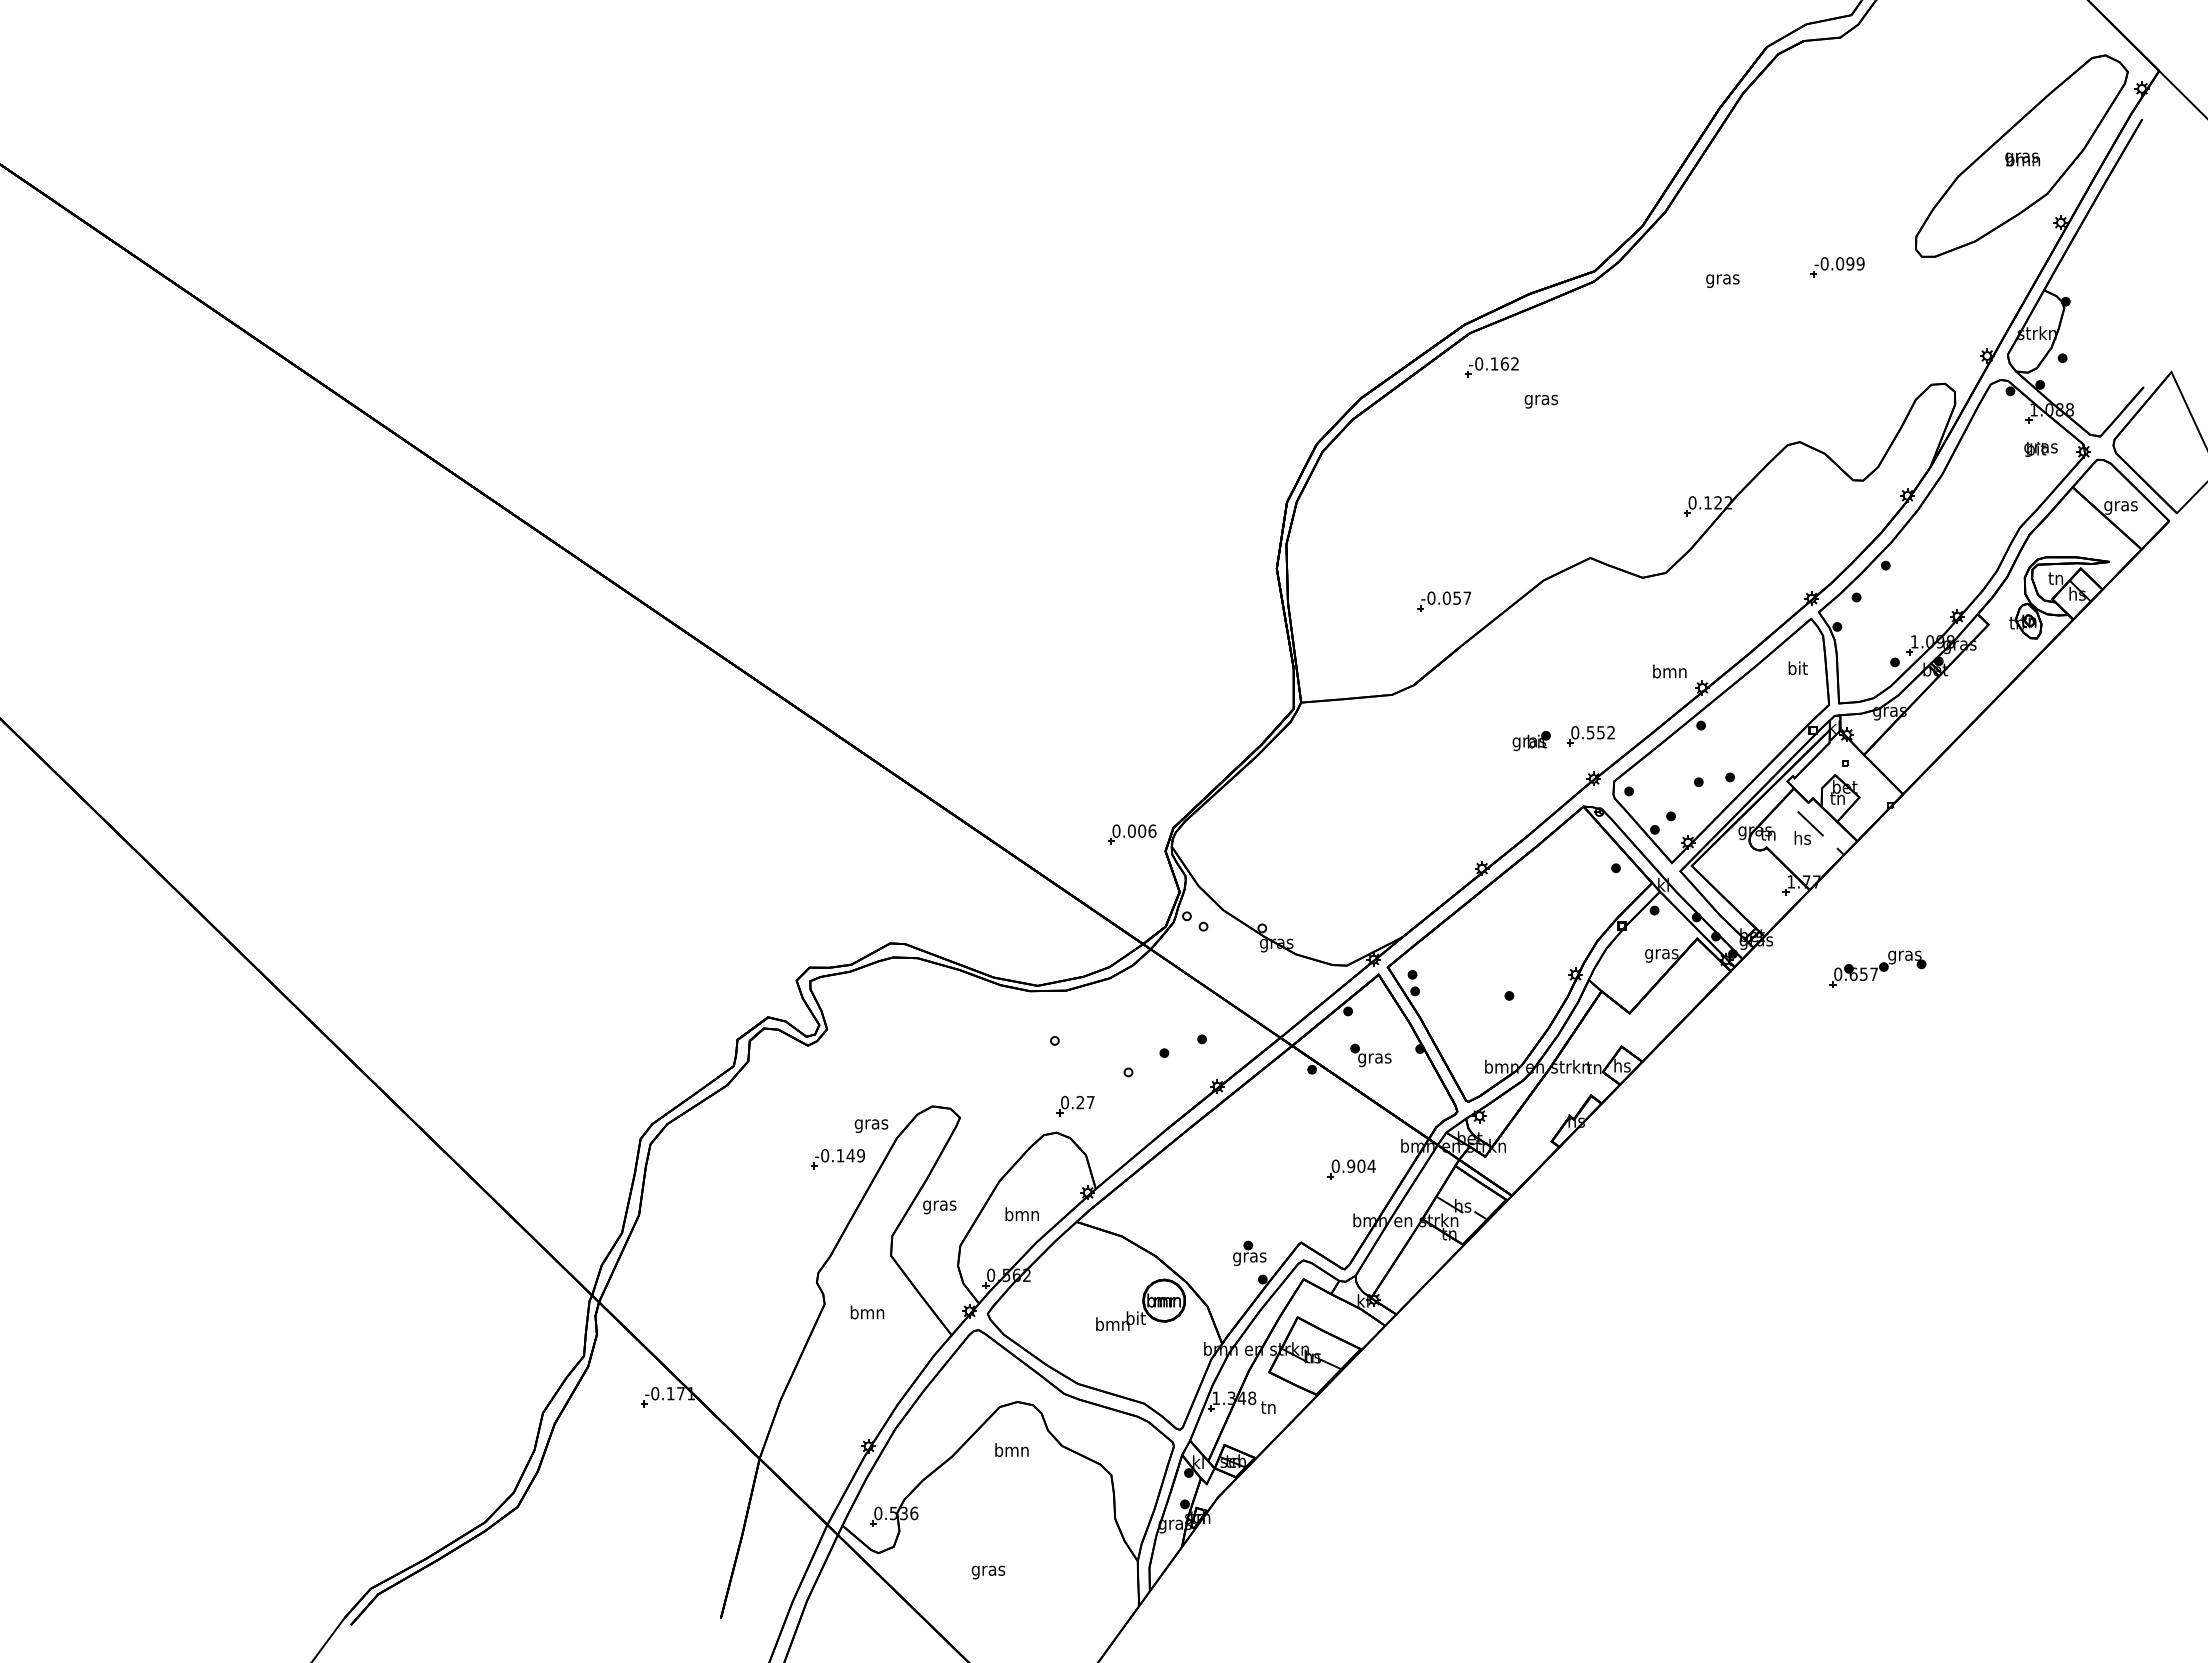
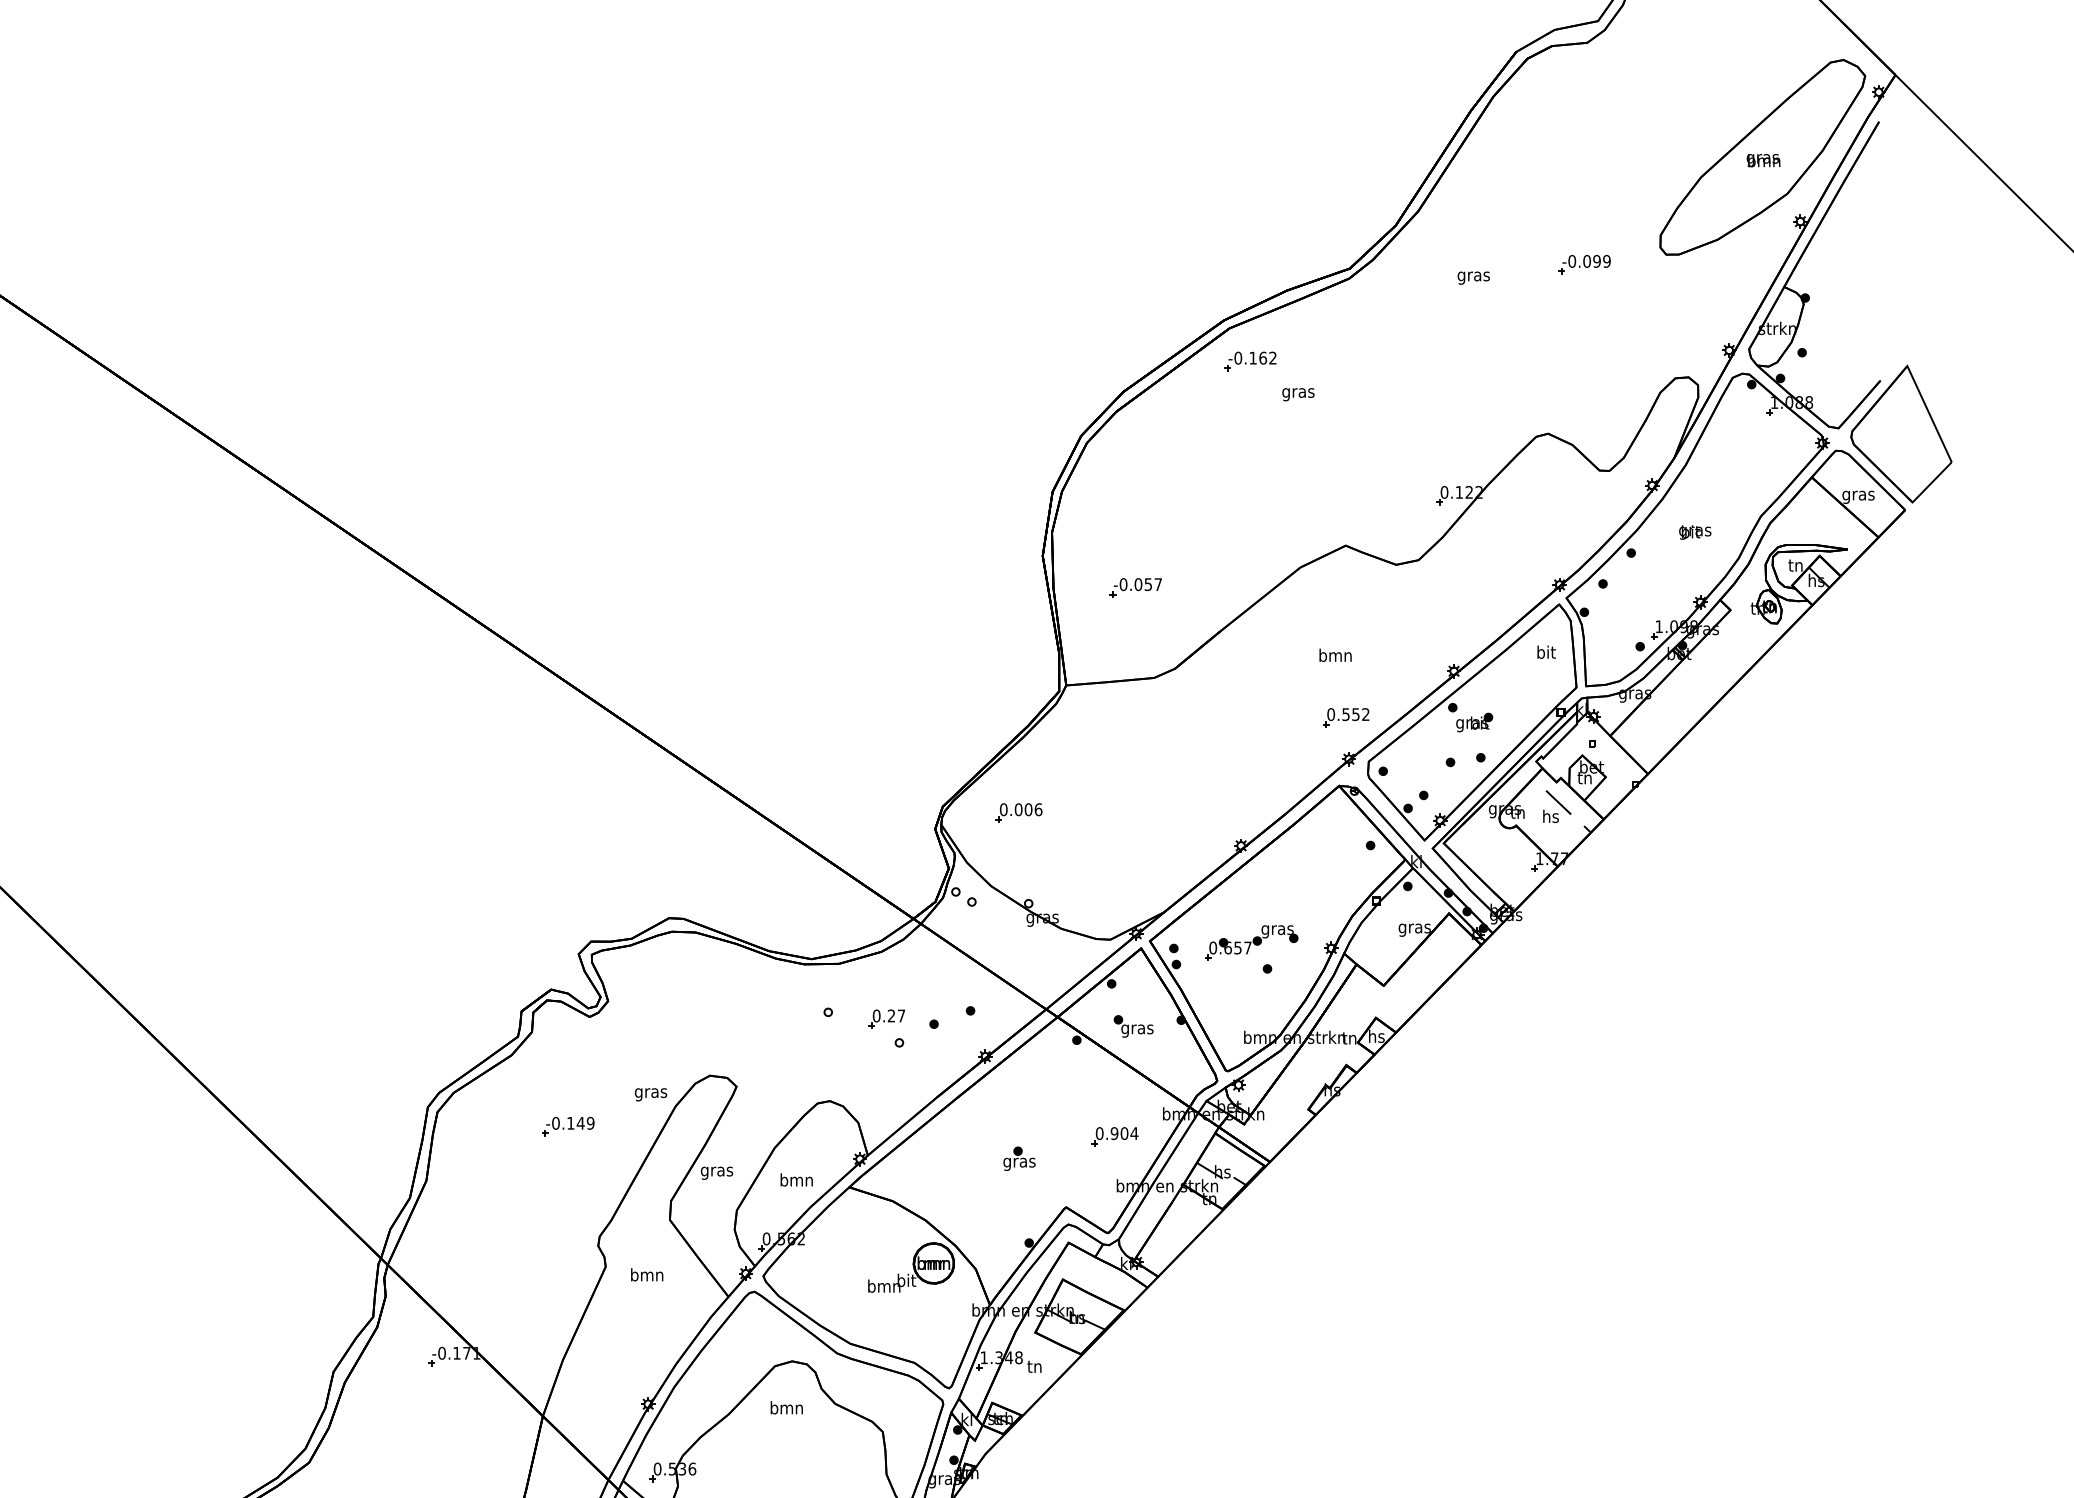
text: (2040, 448) -> (1694, 531), moved
part: (1444, 601) -> (1136, 587), moved
text: (1669, 671) -> (1335, 655), moved
part: (1531, 740) -> (1474, 722), moved
part: (1132, 834) -> (1019, 812), moved
part: (1877, 968) -> (1251, 942), moved
part: (1075, 1106) -> (886, 1019), moved
part: (838, 1159) -> (568, 1126), moved
part: (1249, 1252) -> (1019, 1157), moved

